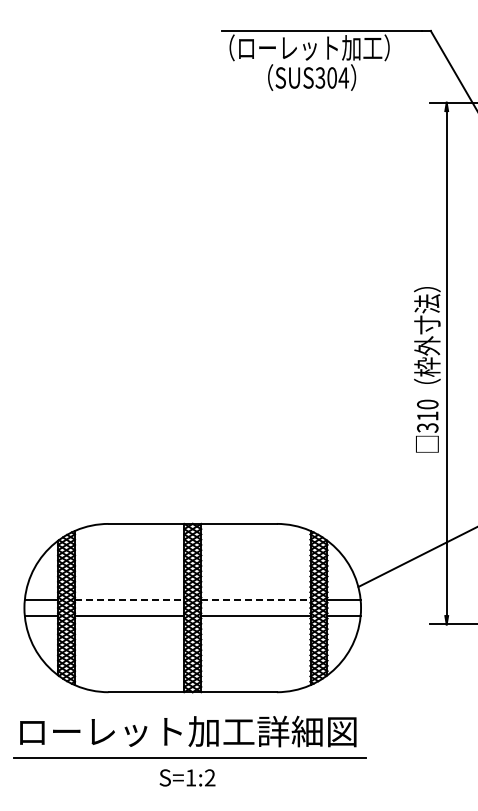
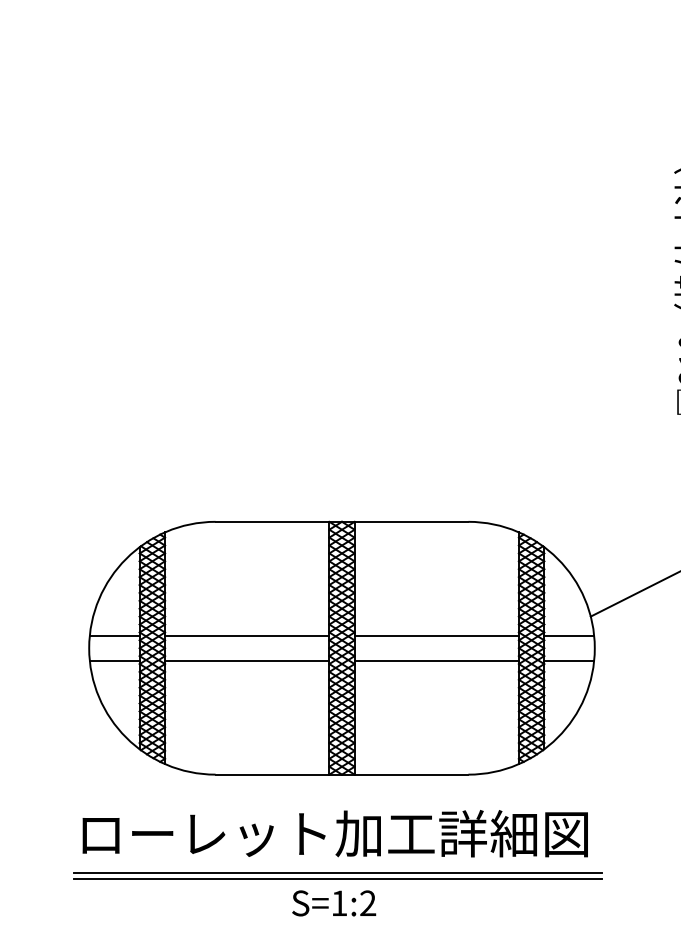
line: (129, 599) -> (246, 635), dashed -> solid
line: (255, 599) -> (436, 635), dashed -> solid
line: (190, 761) -> (338, 878), added

